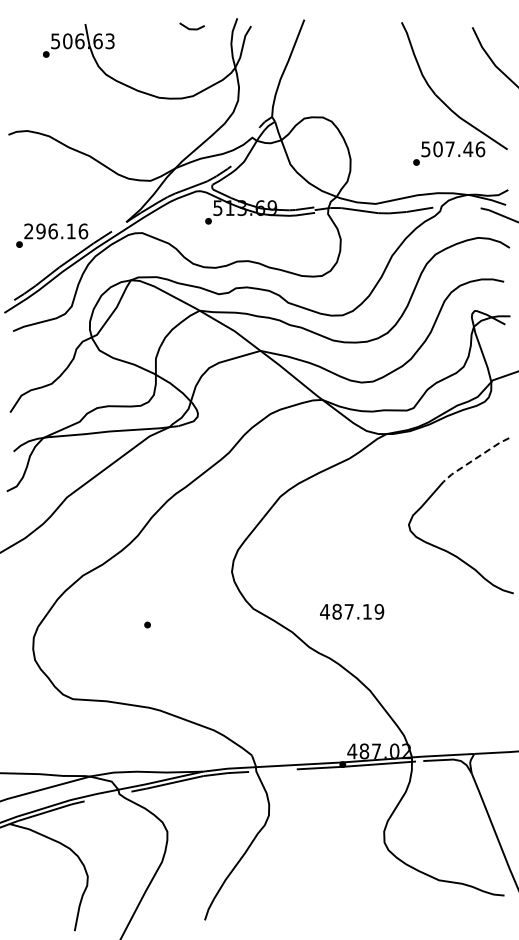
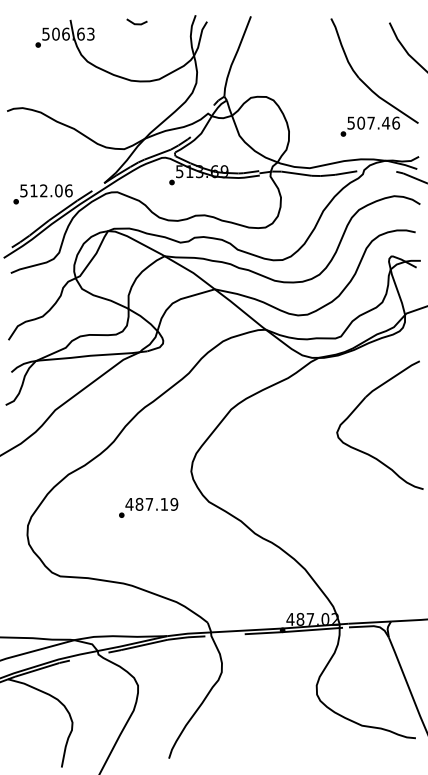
line: (191, 28) -> (136, 23), moved
text: (50, 231) -> (41, 190), 296.16 -> 512.06
line: (475, 458) -> (392, 378), dashed -> solid
text: (352, 611) -> (152, 504), moved

